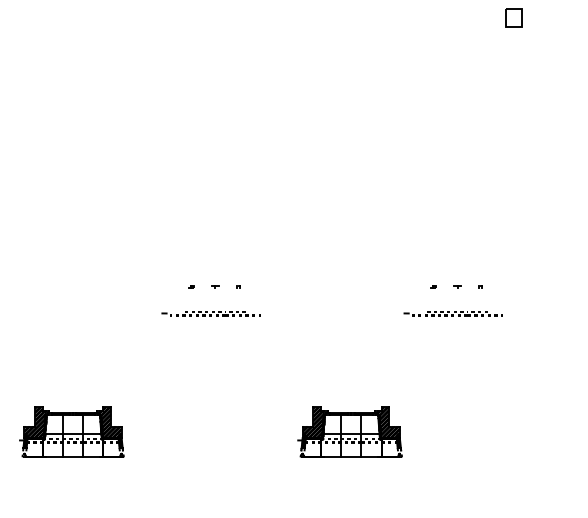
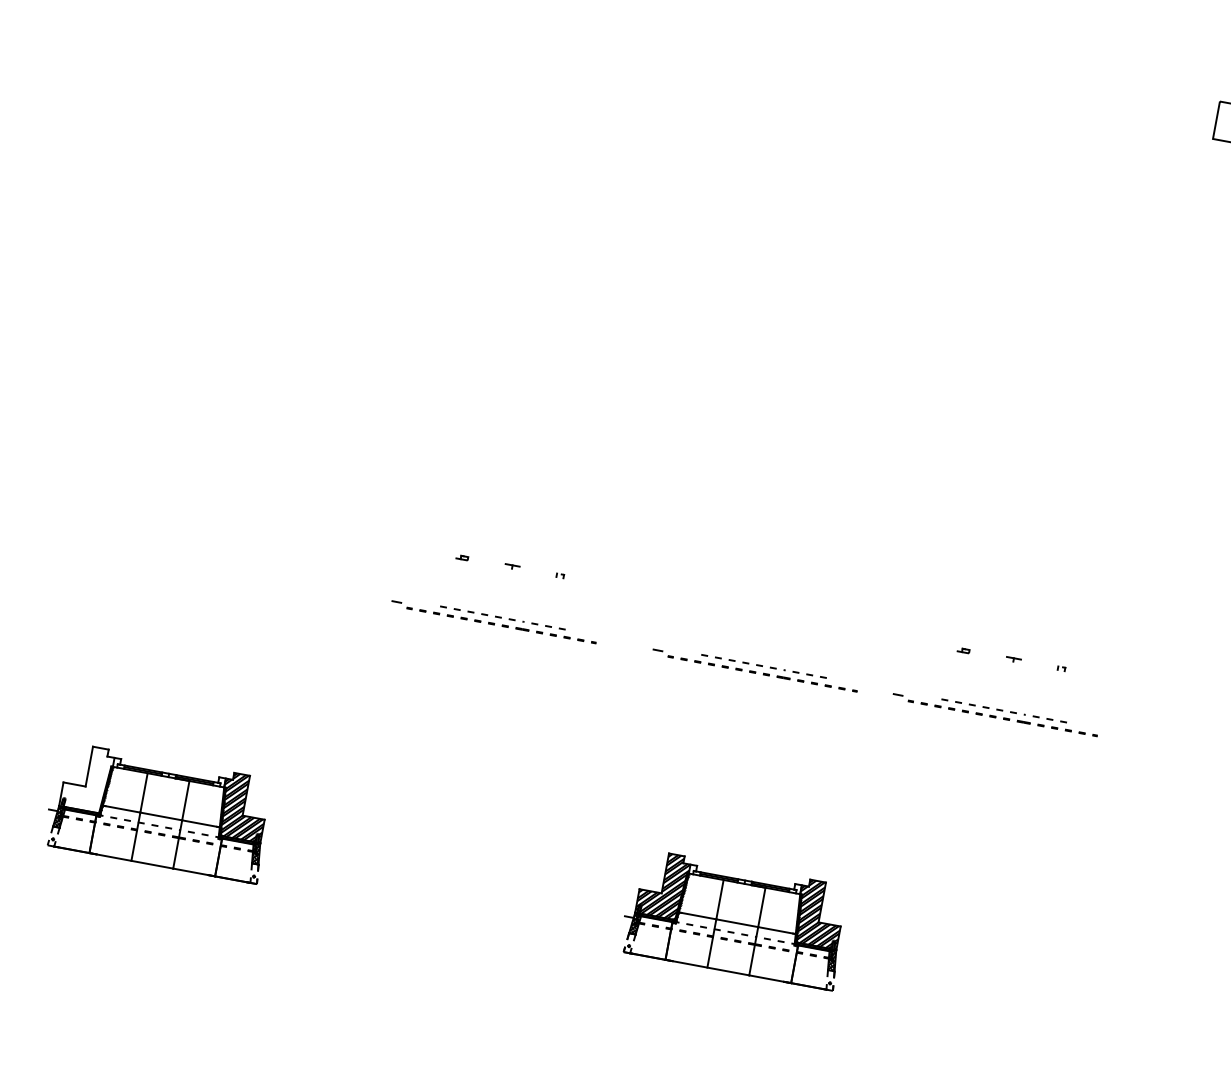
part: (336, 313) -> (752, 668), added
hatch: (35, 422) -> (87, 778), removed

